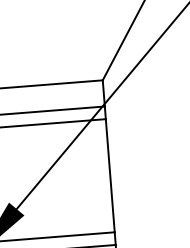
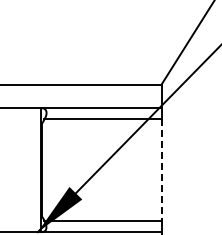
line: (110, 176) -> (161, 170), solid -> dashed

